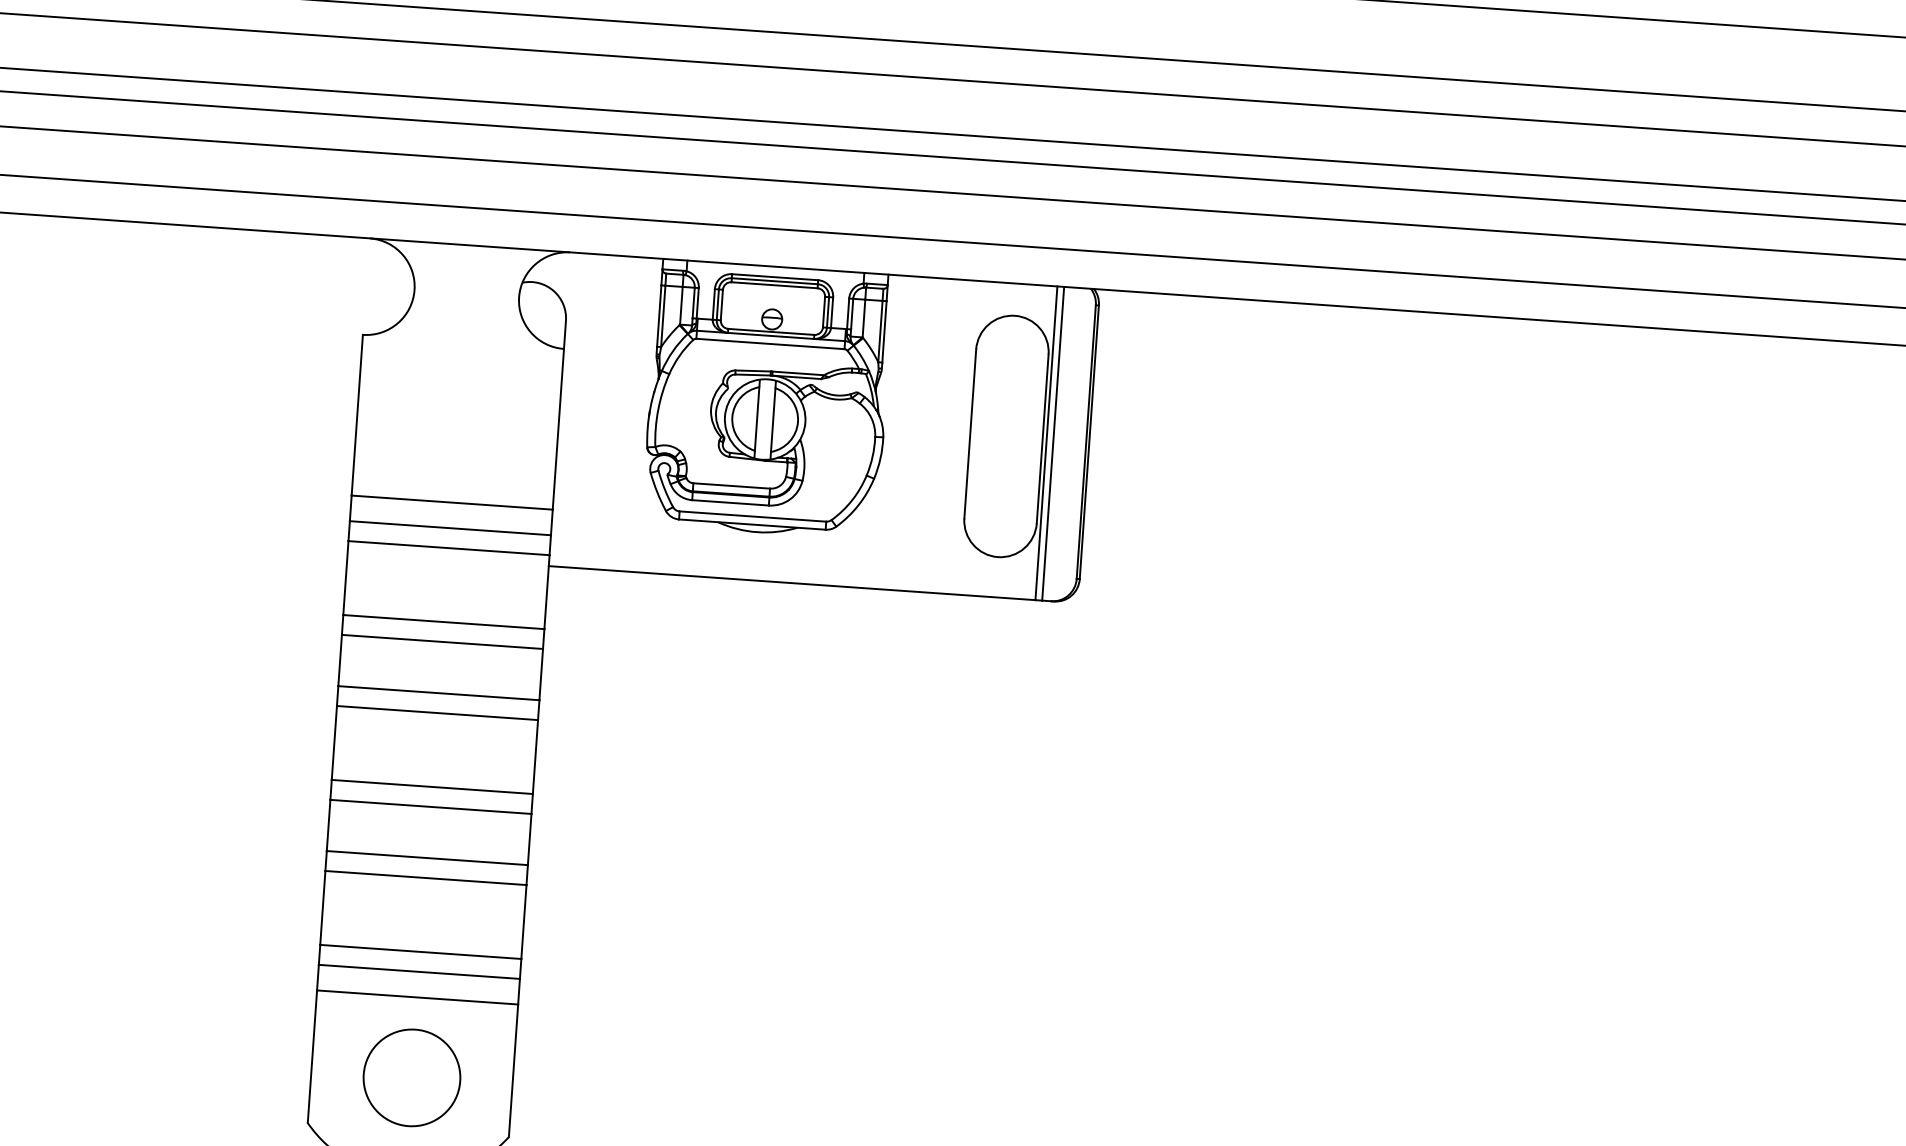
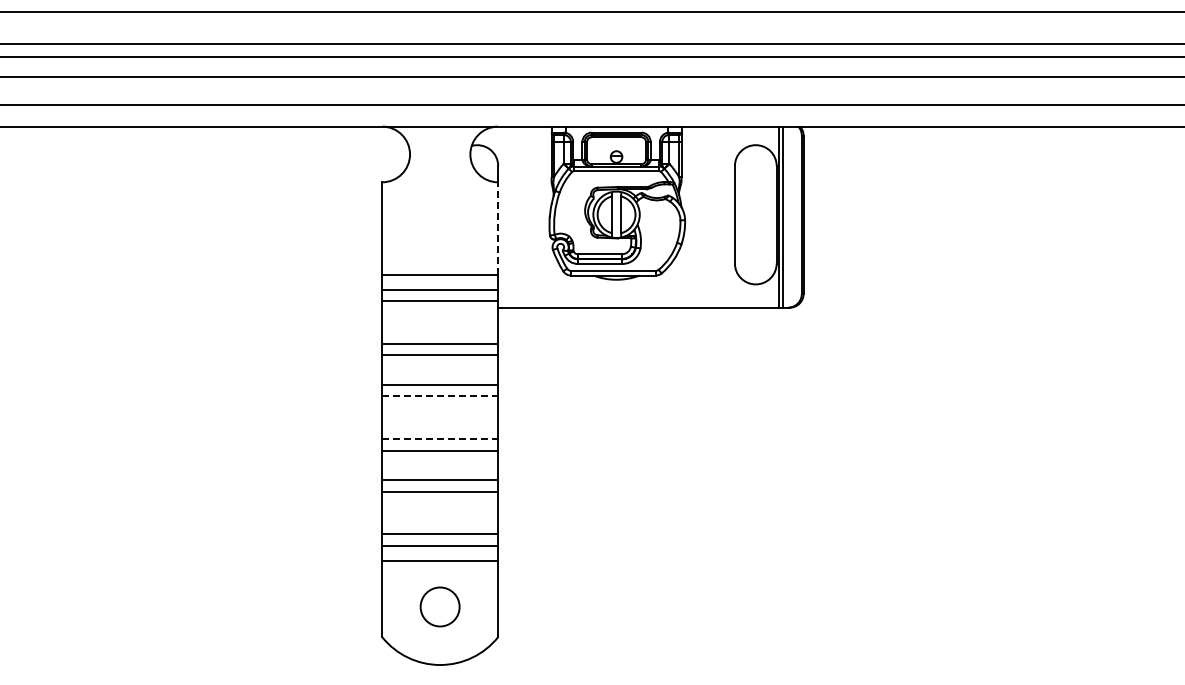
line: (558, 429) -> (498, 228), solid -> dashed
line: (437, 713) -> (440, 396), solid -> dashed
line: (432, 787) -> (440, 439), solid -> dashed
circle: (410, 1076) -> (439, 606), size x0.7

